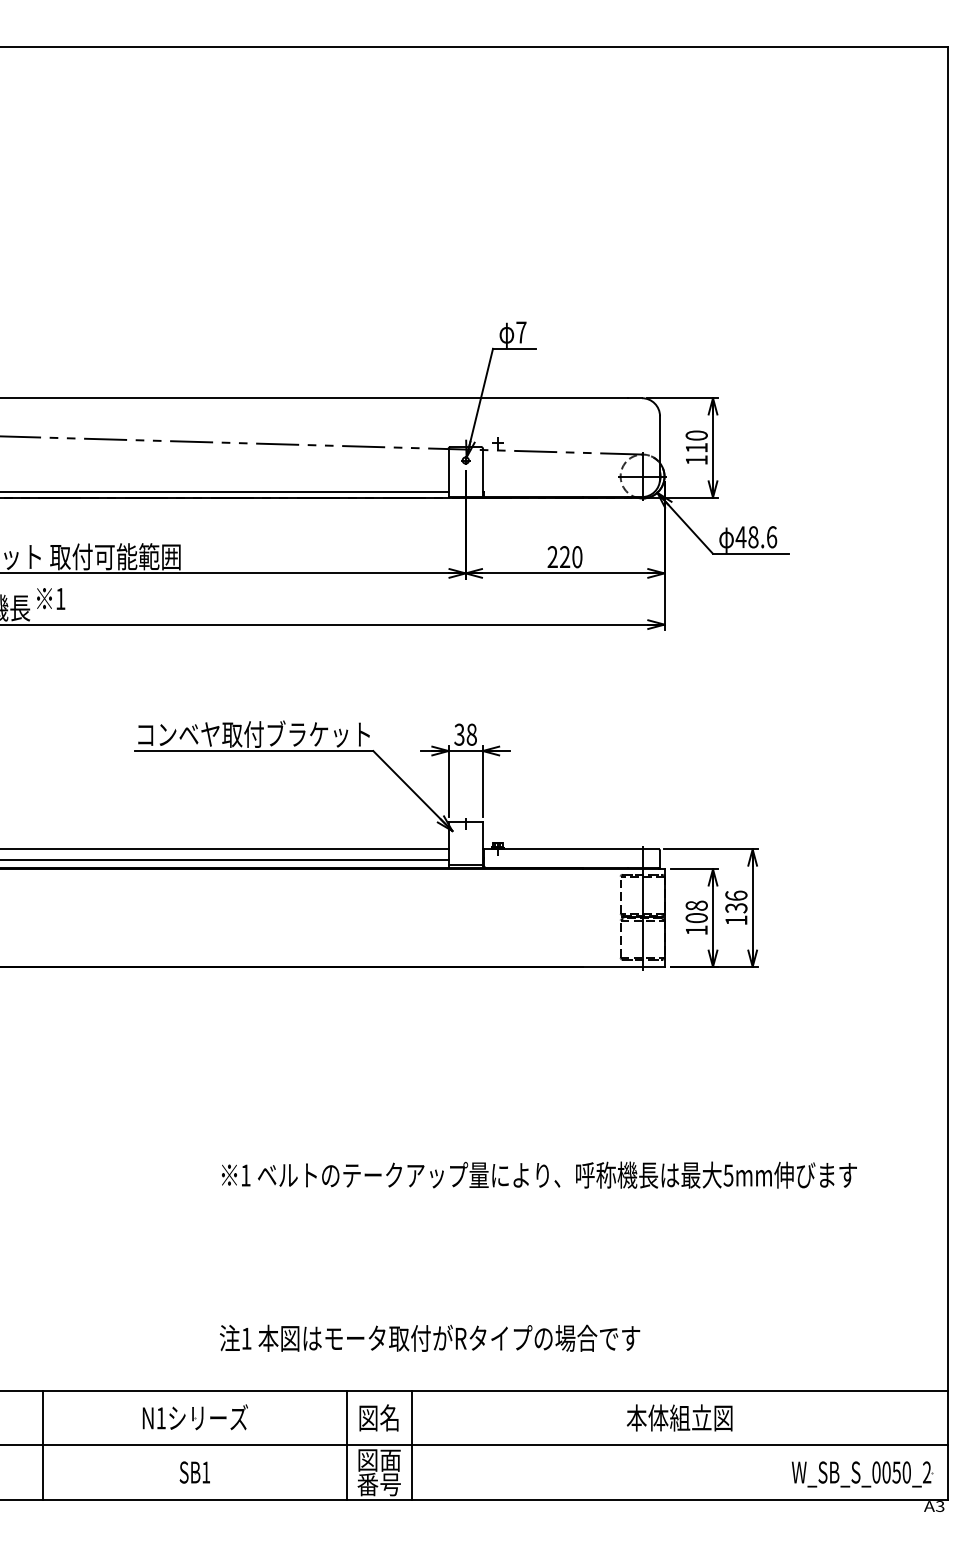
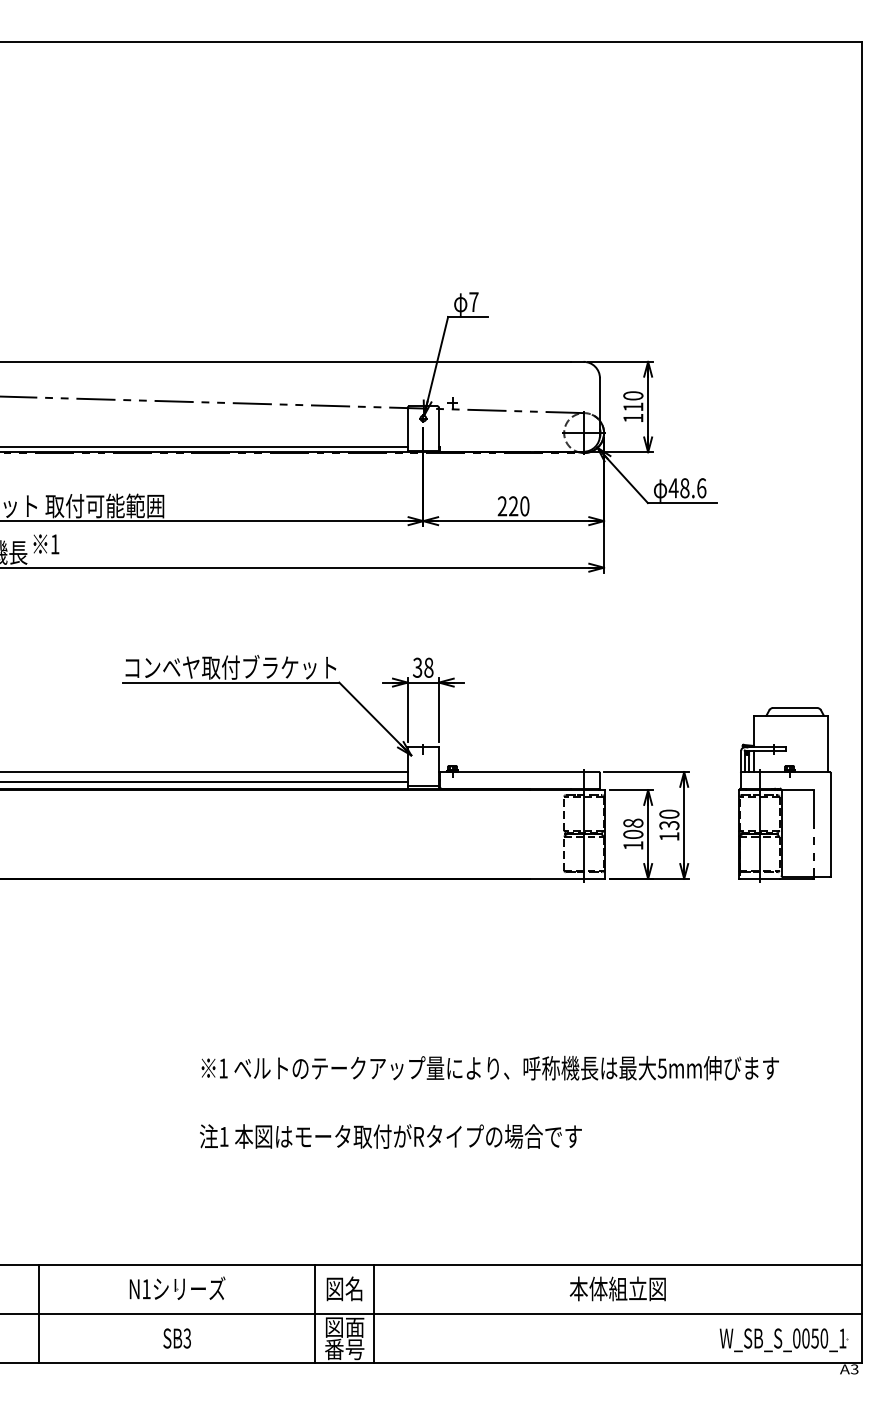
part: (863, 874) -> (784, 794), added
text: (736, 895) -> (669, 813), 136 -> 130
text: (429, 1338) -> (390, 1136), moved
text: (205, 1472) -> (186, 1338), SB1 -> SB3
text: (926, 1472) -> (842, 1338), W_SB_S_0050_2 -> W_SB_S_0050_1

